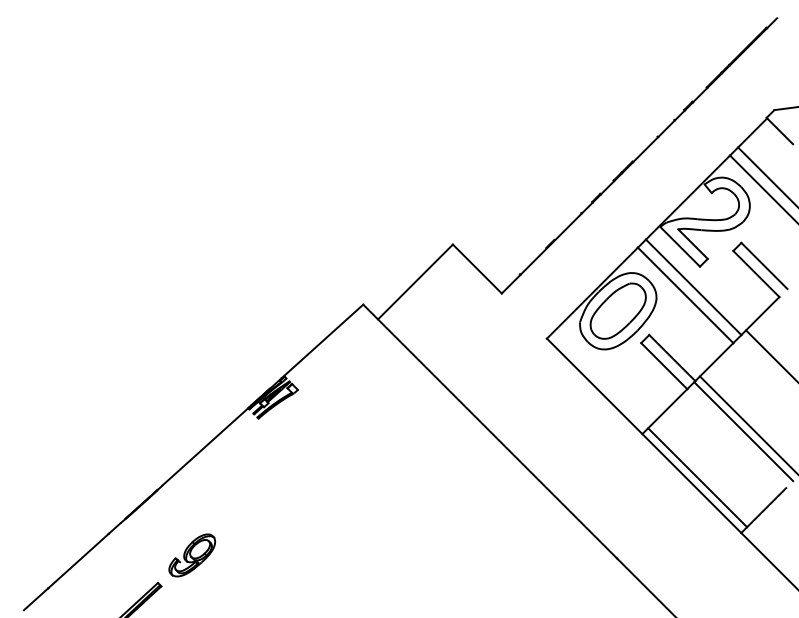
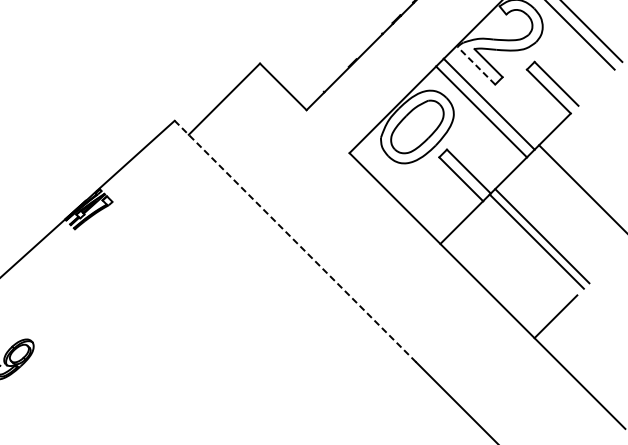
line: (680, 246) -> (476, 65), solid -> dashed
line: (489, 431) -> (294, 241), solid -> dashed
line: (697, 477) -> (492, 285), removed

